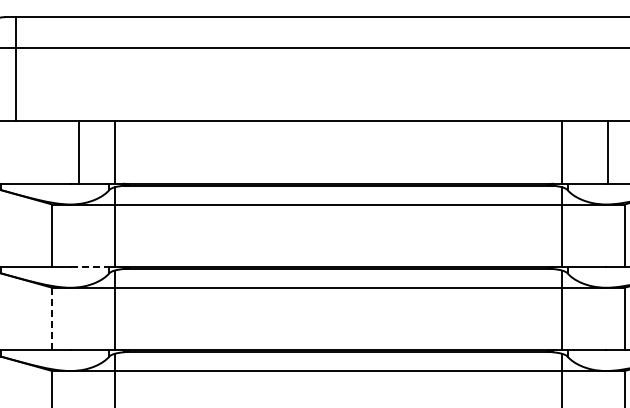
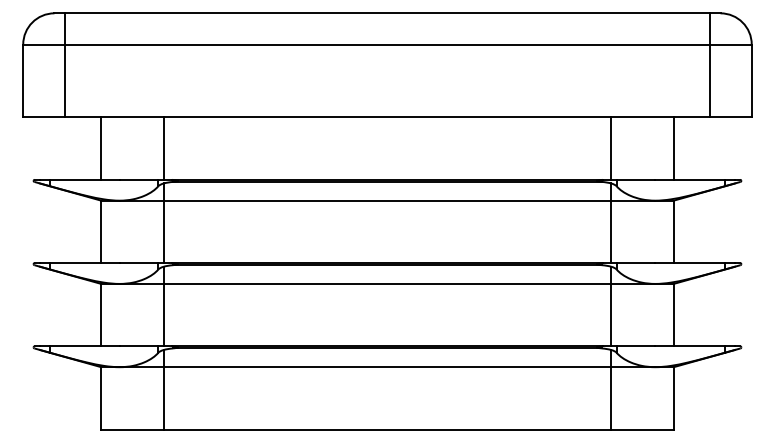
line: (79, 152) -> (101, 148), moved
line: (607, 152) -> (673, 148), moved
line: (90, 267) -> (139, 263), dashed -> solid
line: (52, 318) -> (101, 314), dashed -> solid

